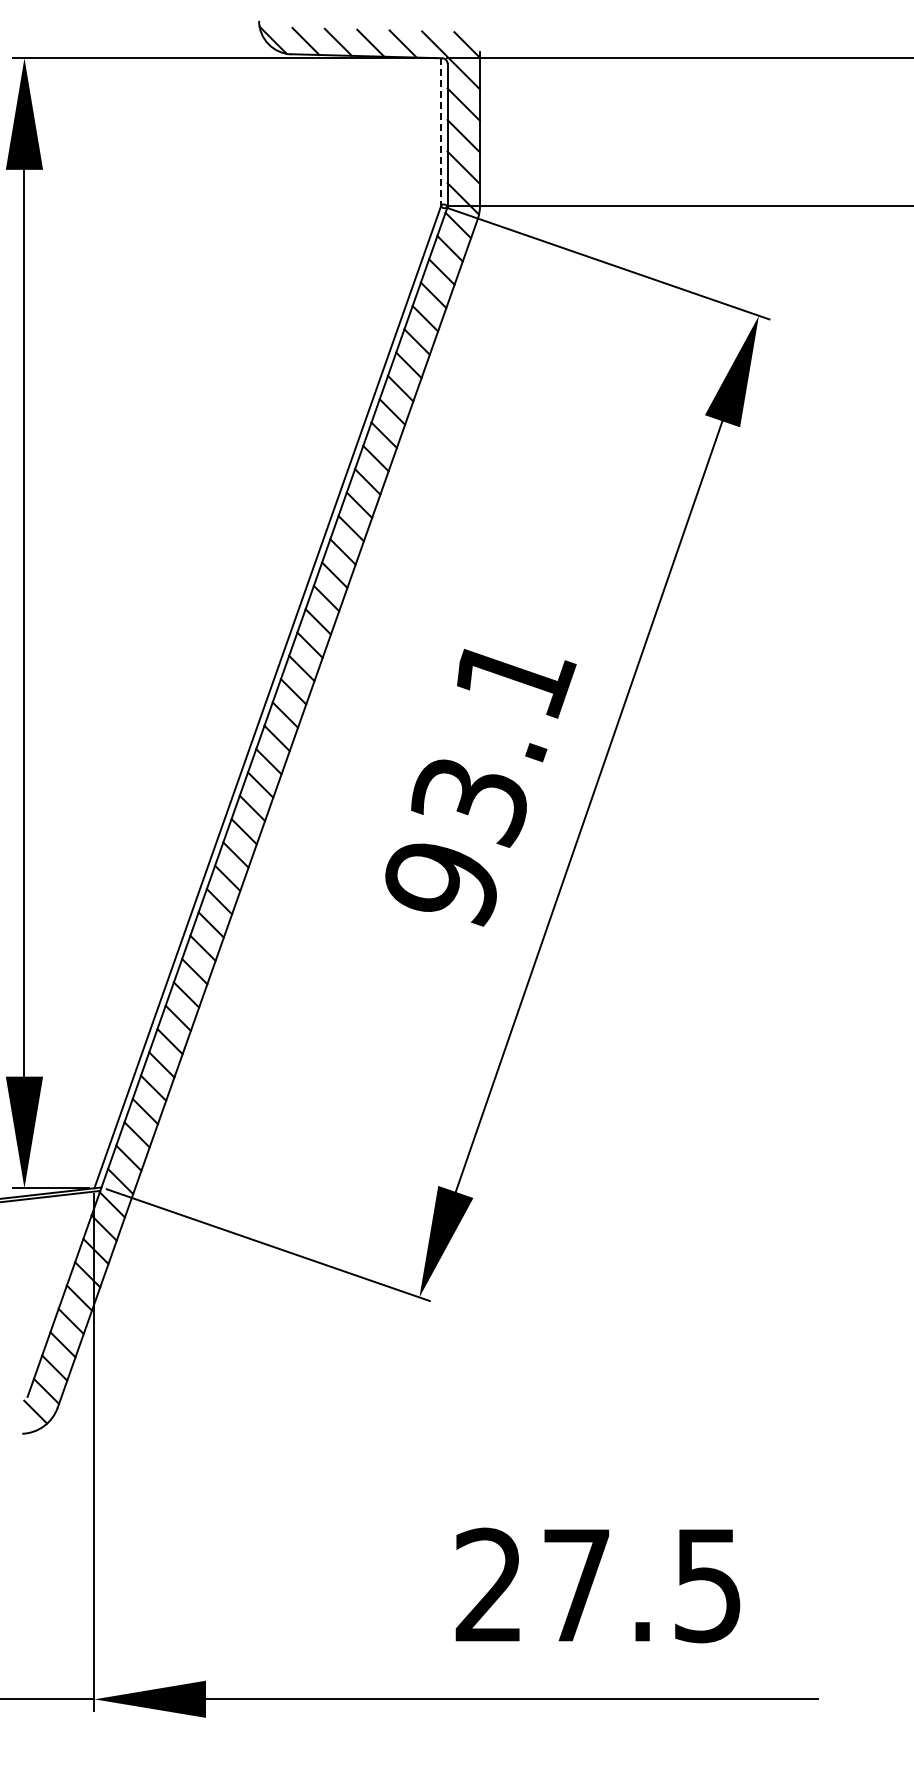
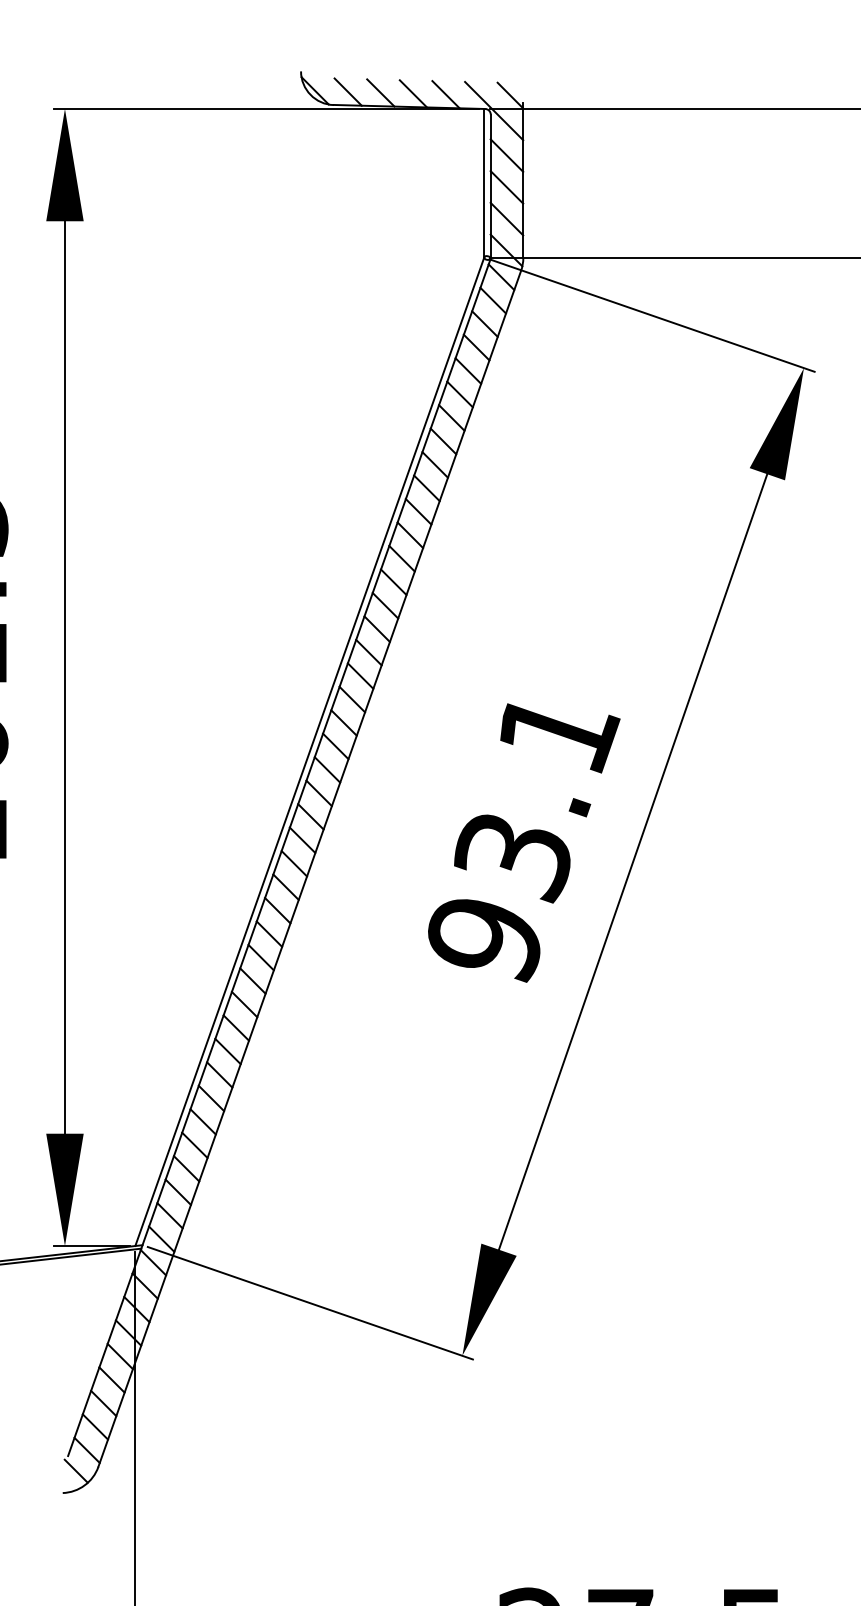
line: (441, 132) -> (484, 183), dashed -> solid

